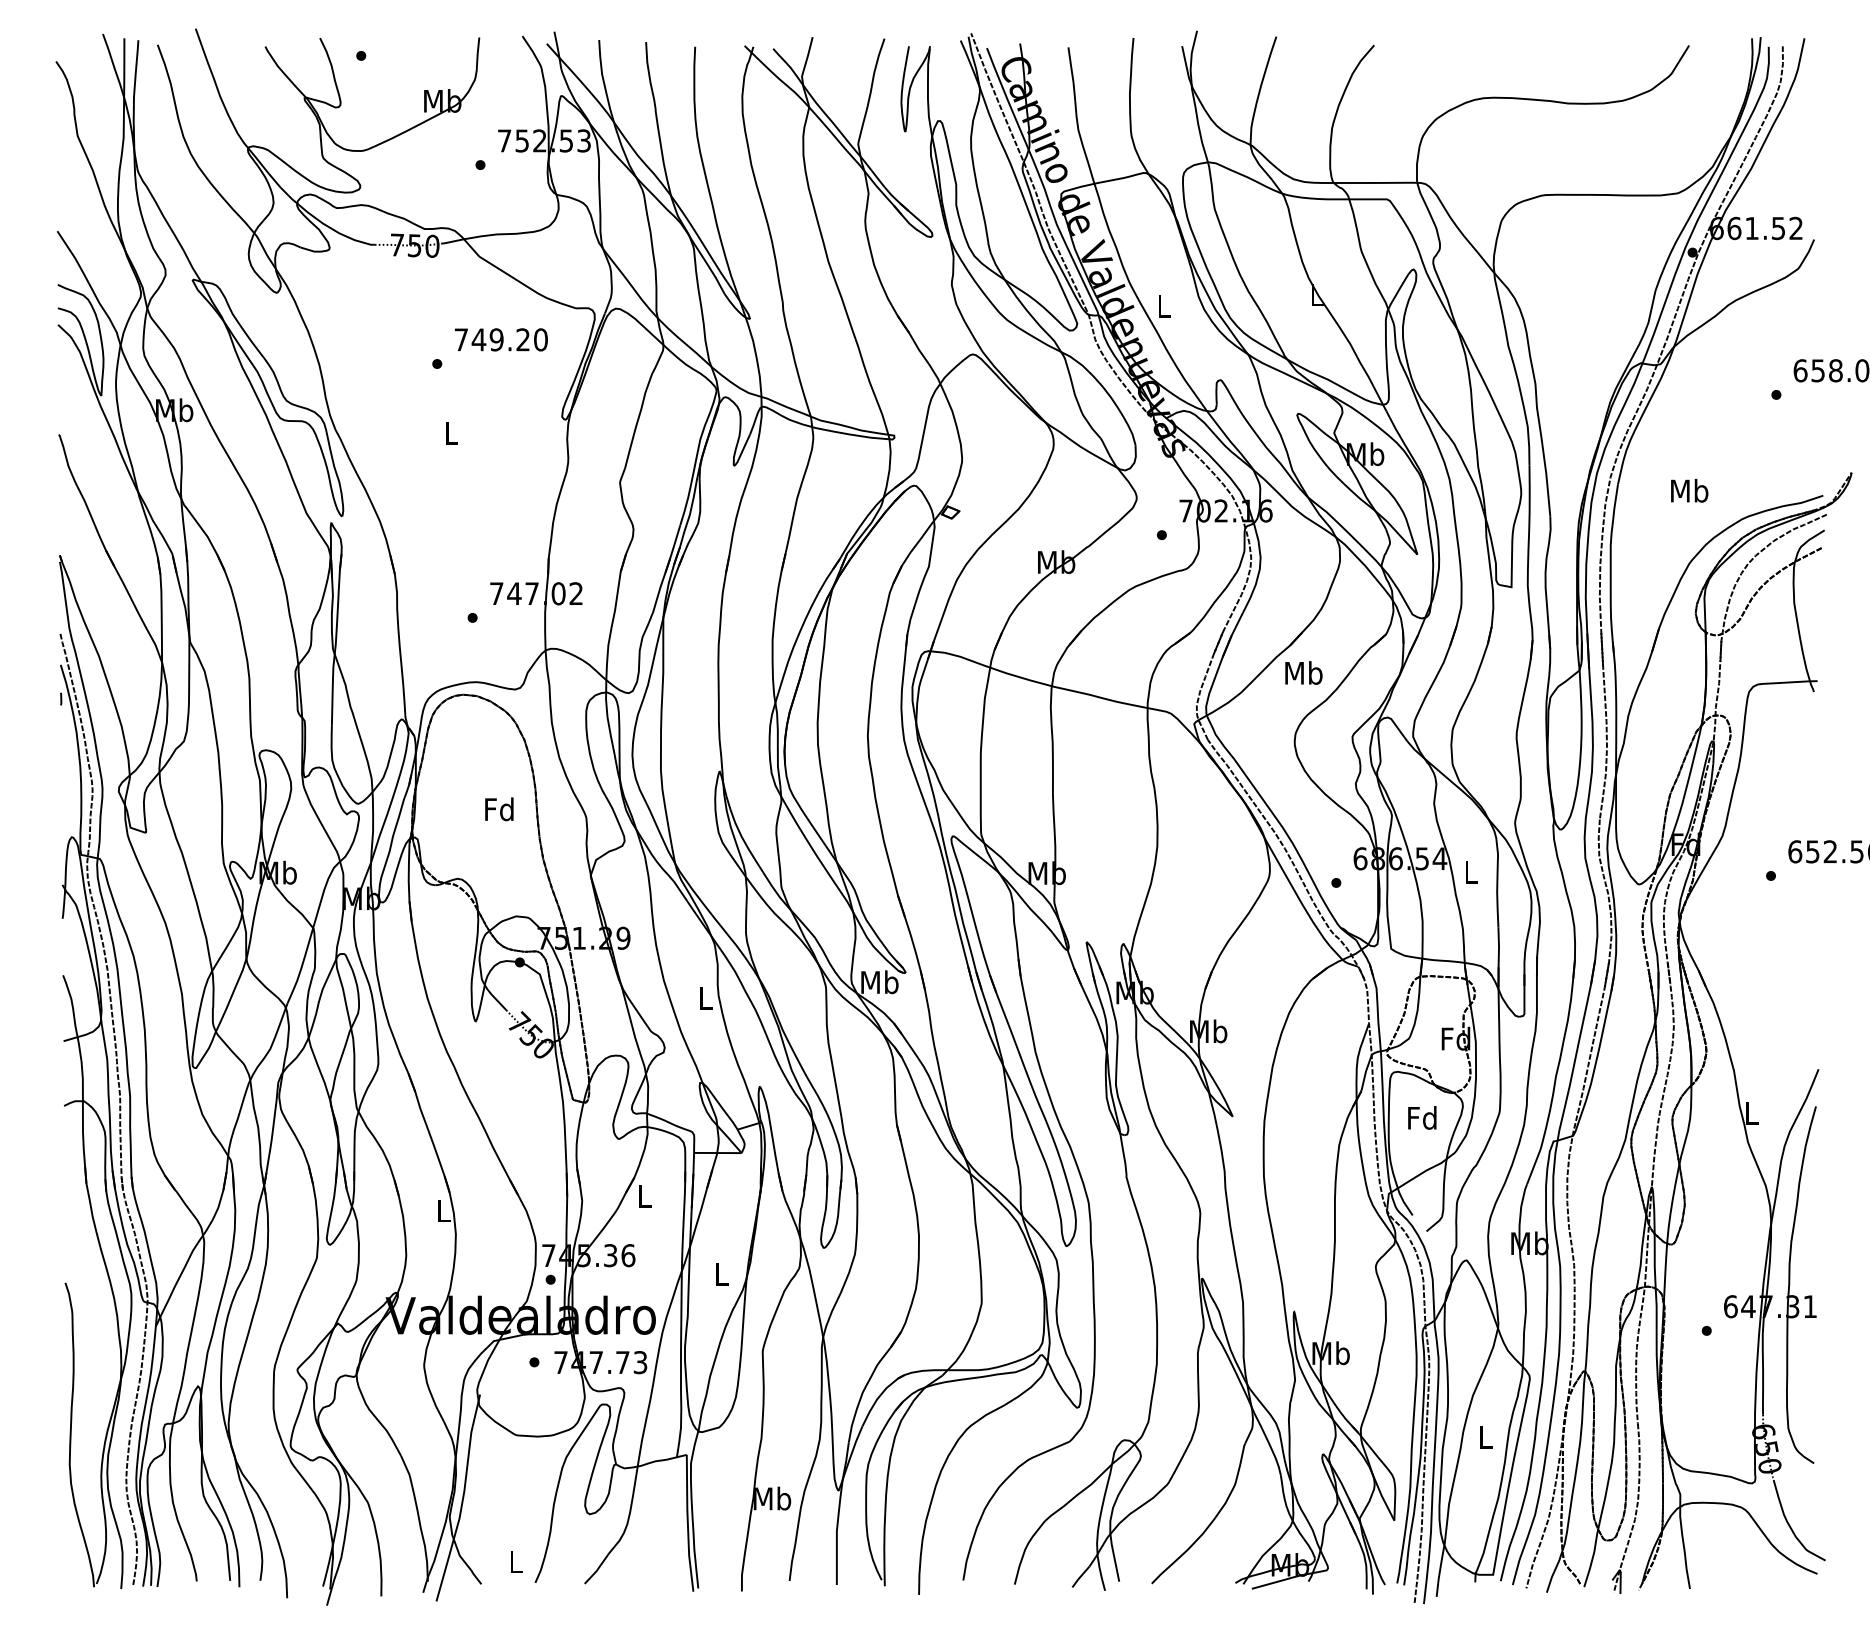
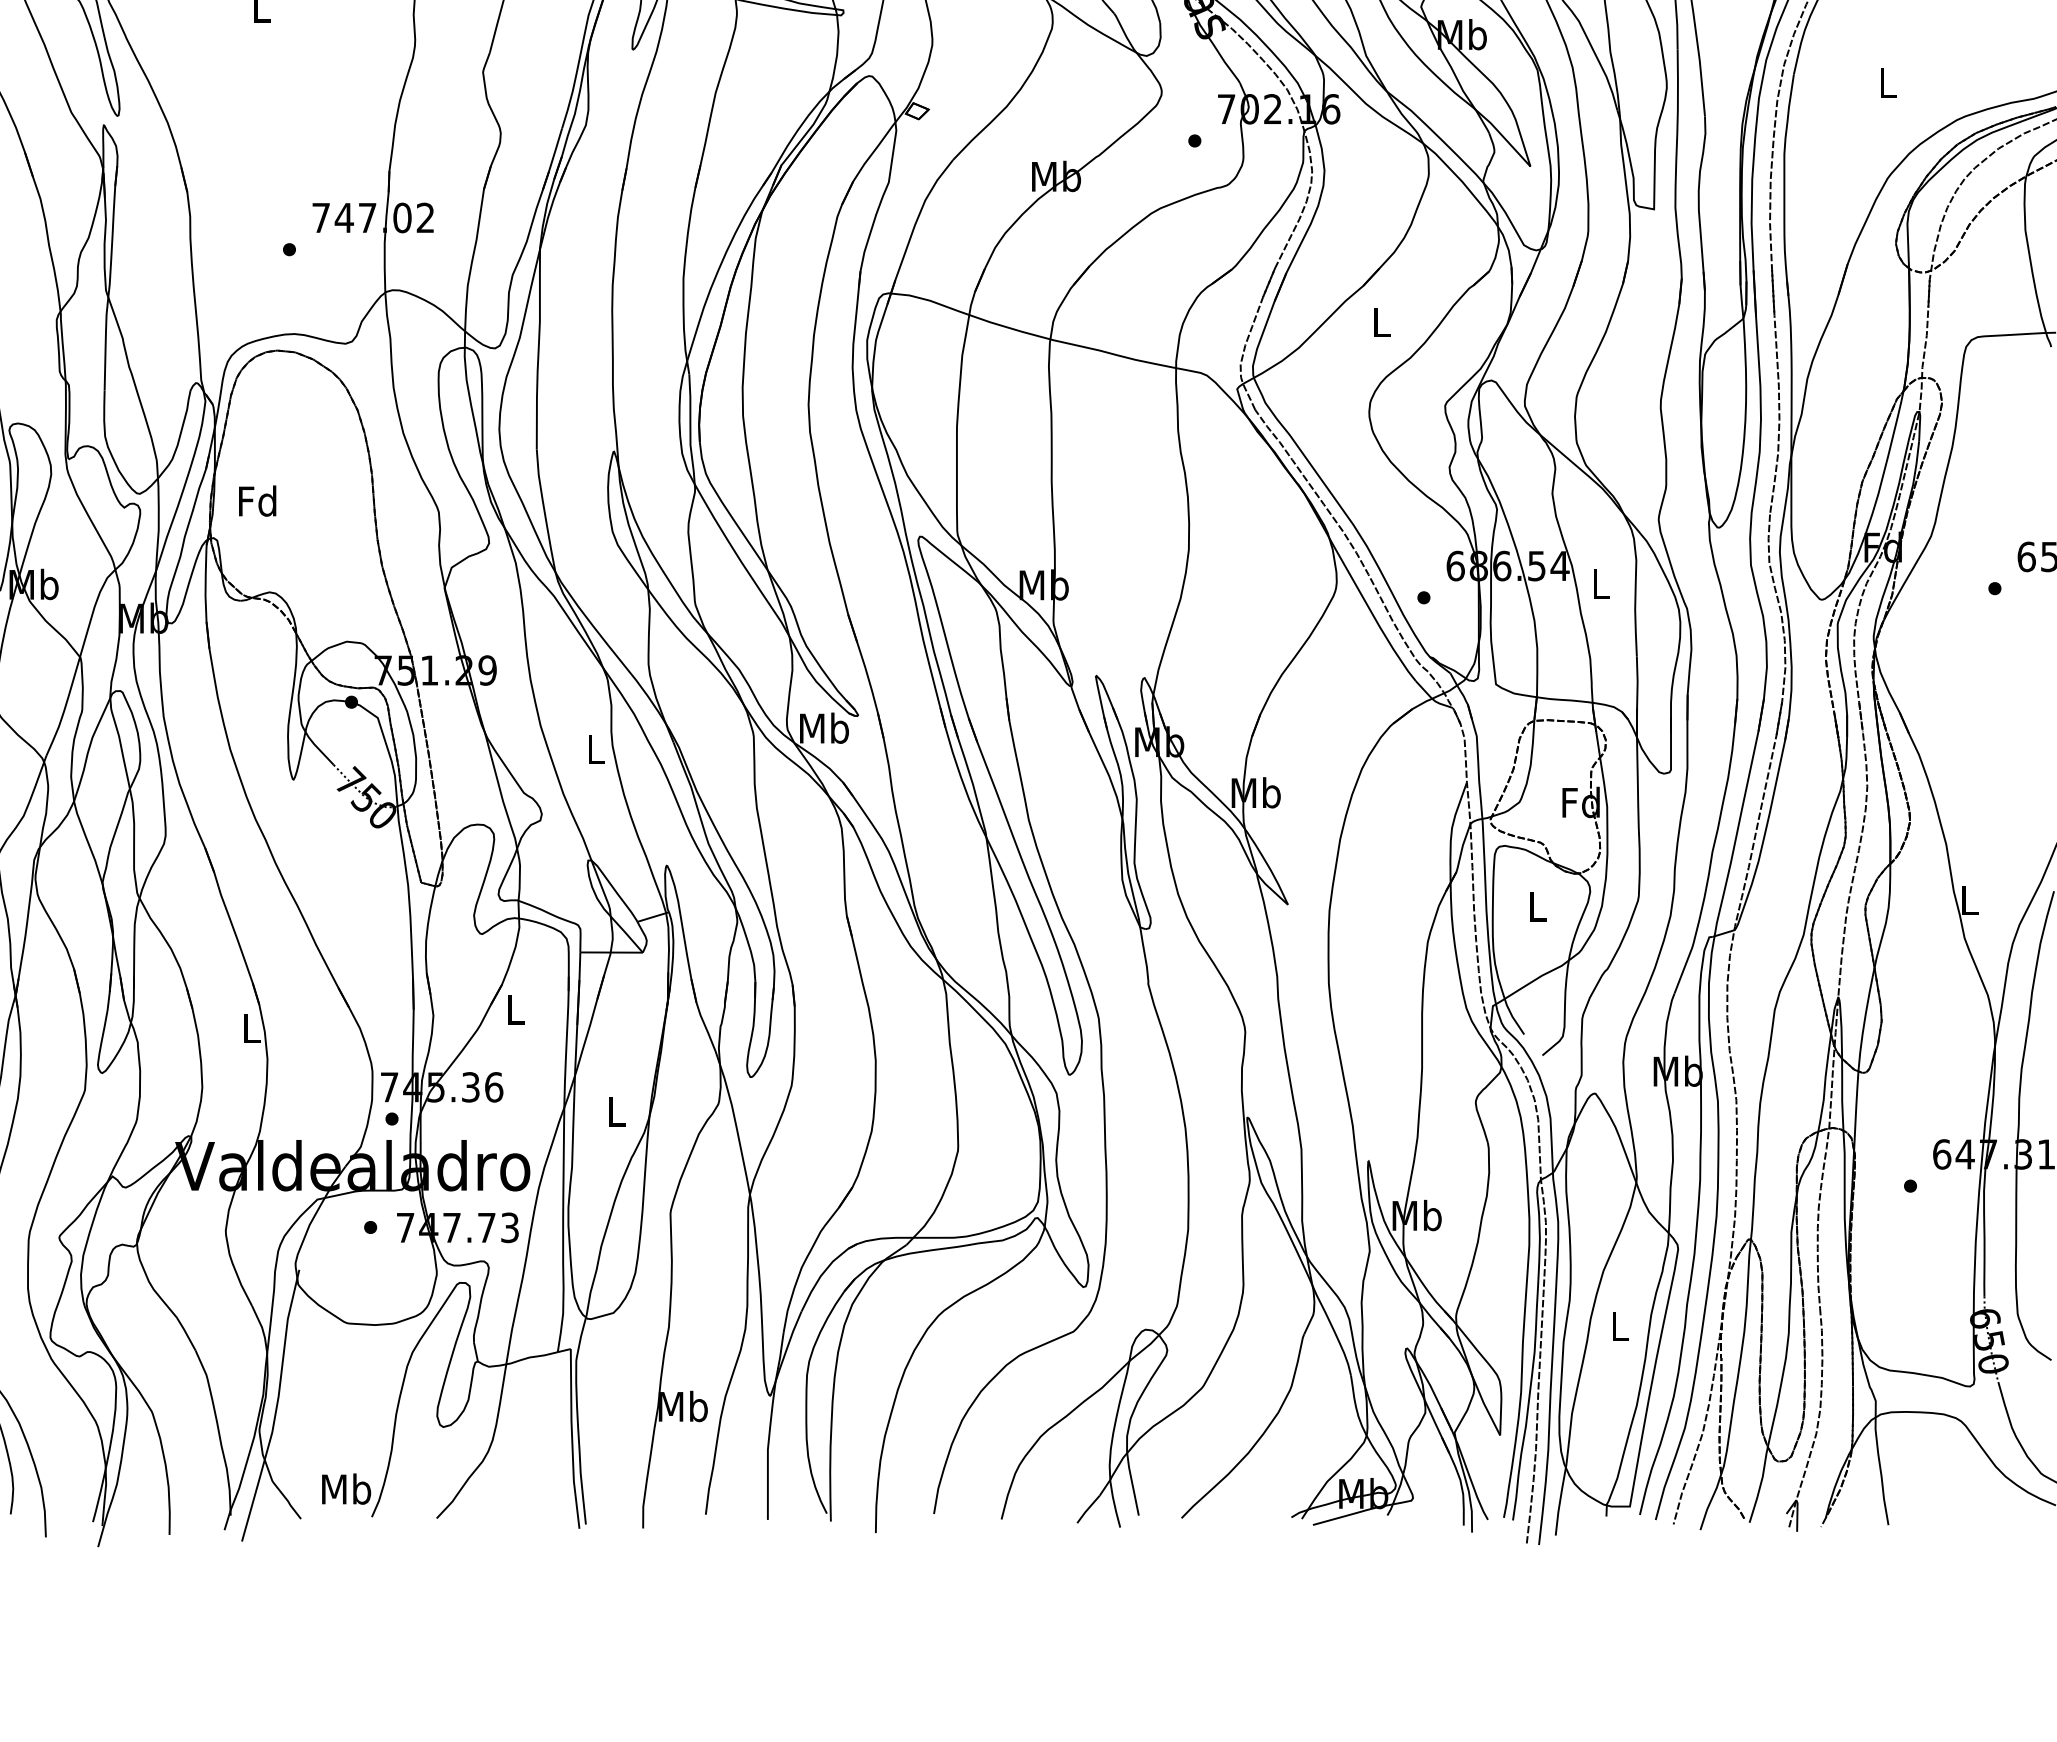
text: (1689, 490) -> (1887, 82), Mb -> L
text: (1303, 672) -> (1380, 321), Mb -> L
text: (499, 809) -> (257, 501), moved
text: (1422, 1117) -> (1537, 905), Fd -> L
text: (515, 1561) -> (345, 1489), L -> Mb

